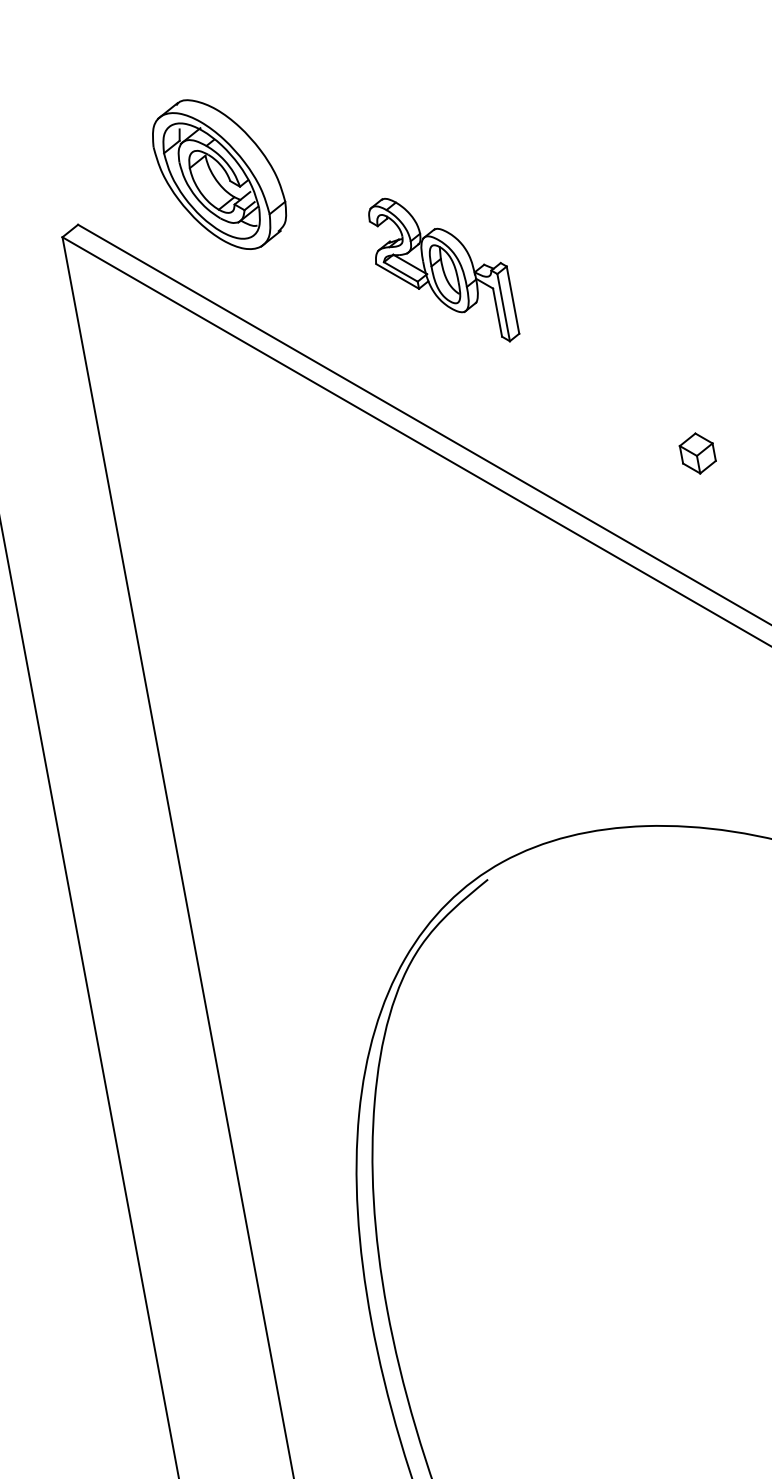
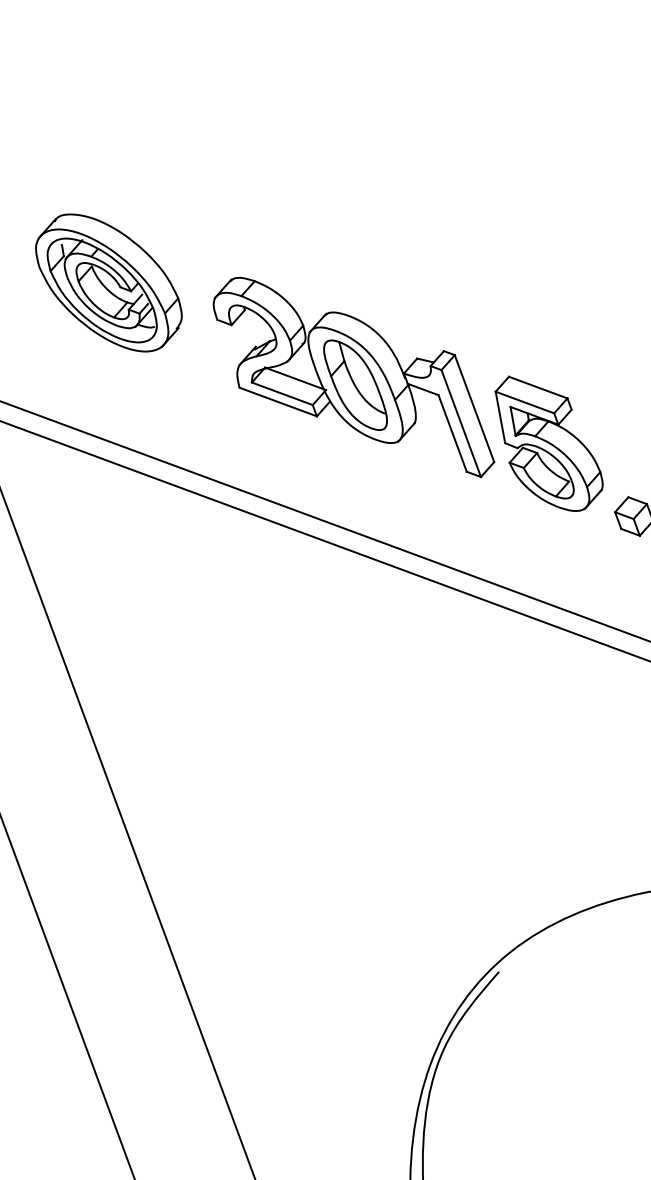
part: (219, 174) -> (108, 282), moved
part: (444, 269) -> (353, 377), size x1.67
part: (627, 366) -> (550, 442), added

